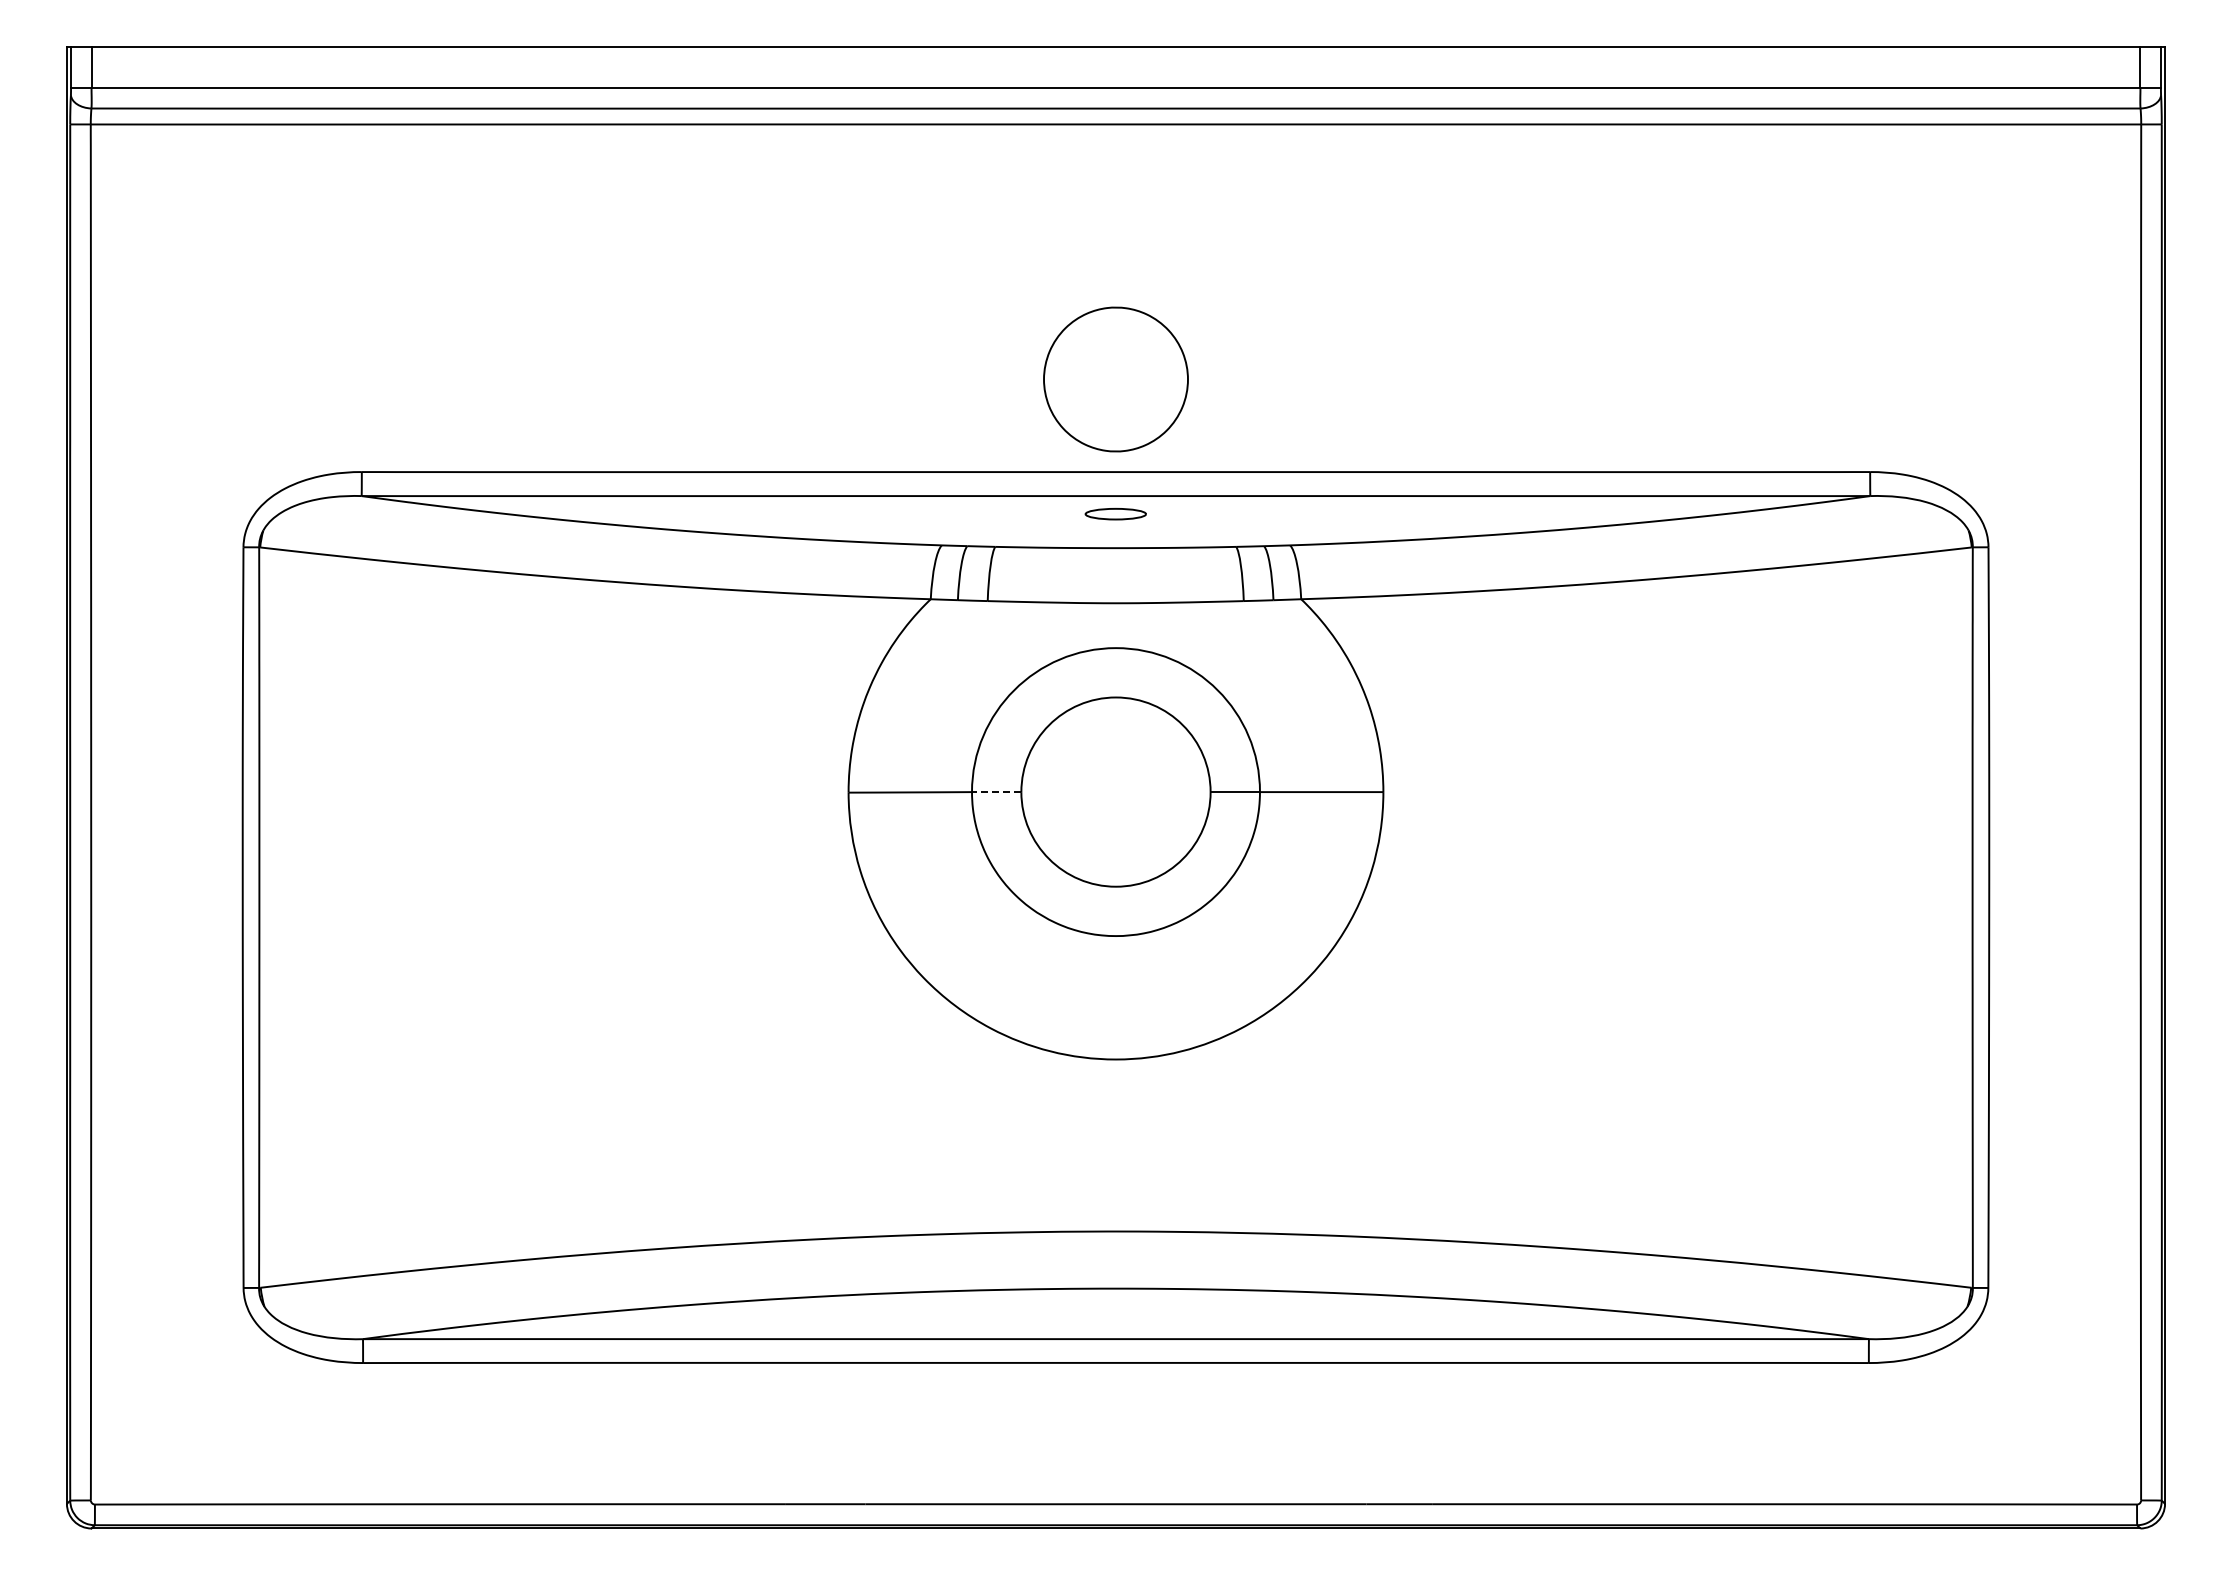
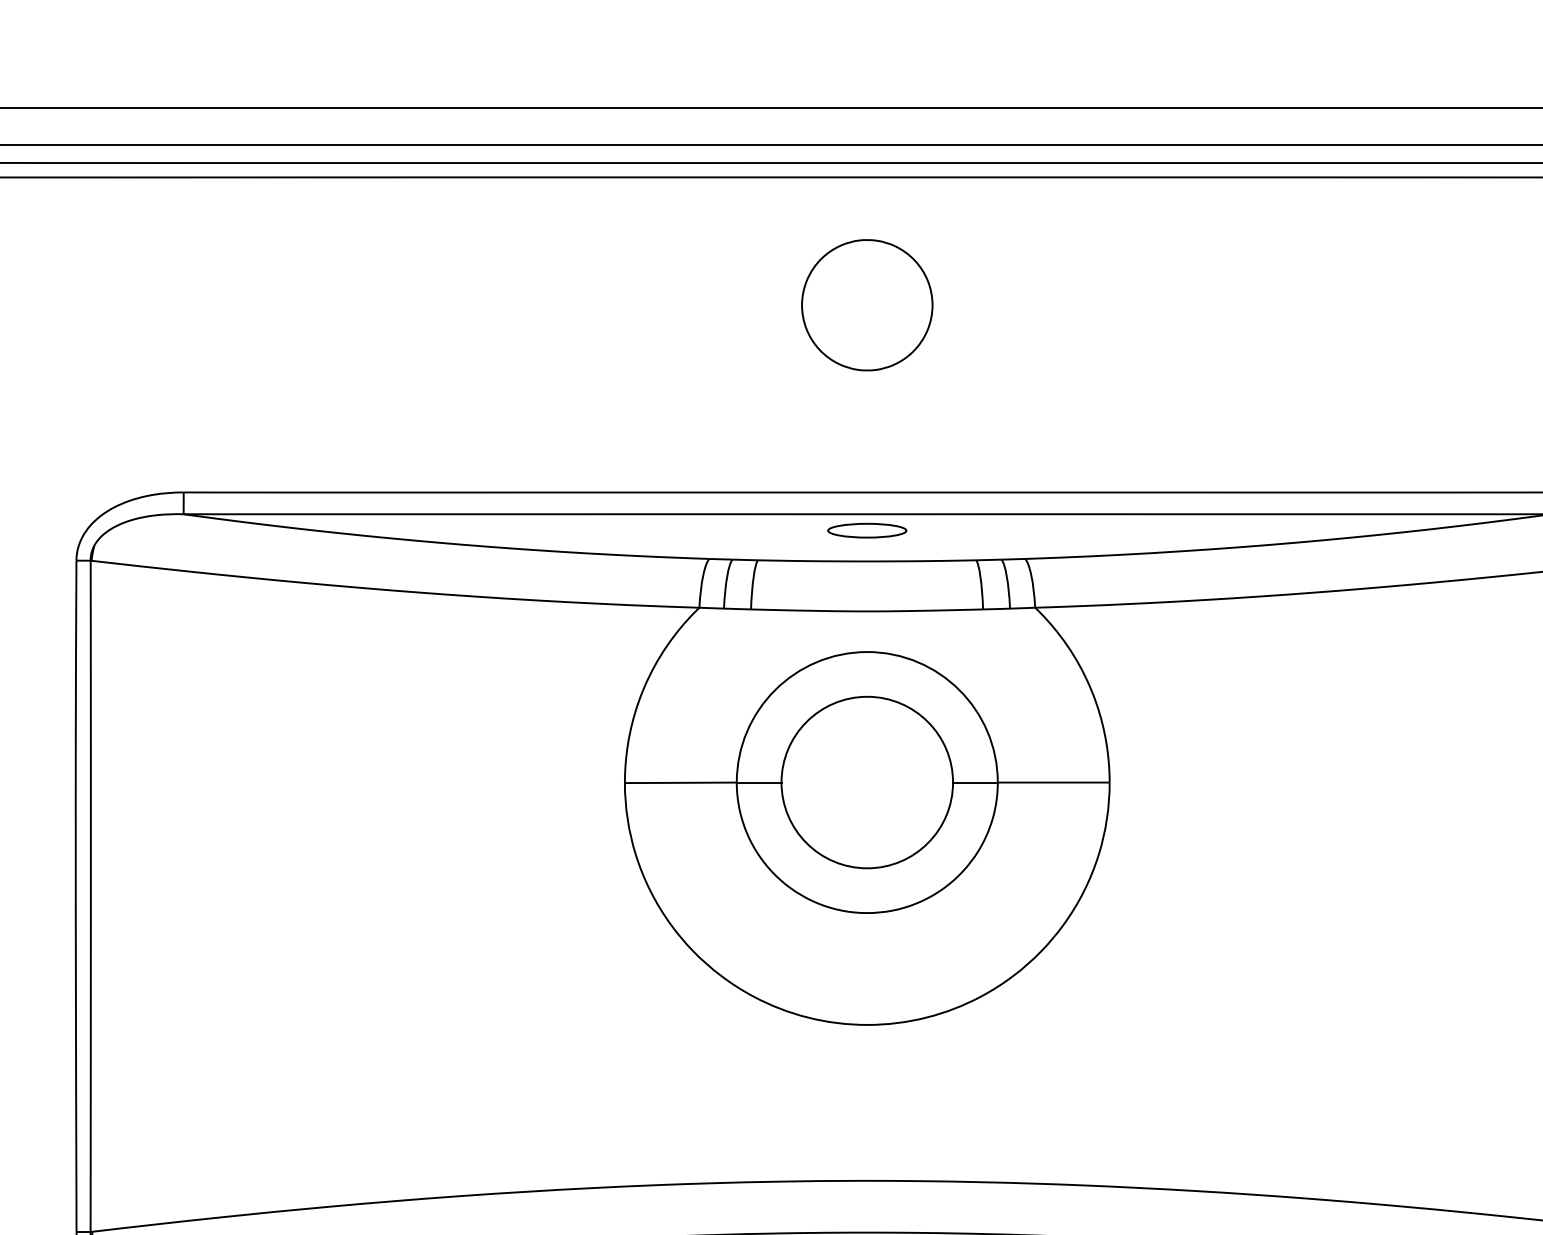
part: (1115, 379) -> (866, 305), moved
part: (1115, 513) -> (866, 530), size x1.43
line: (996, 792) -> (758, 782), dashed -> solid

